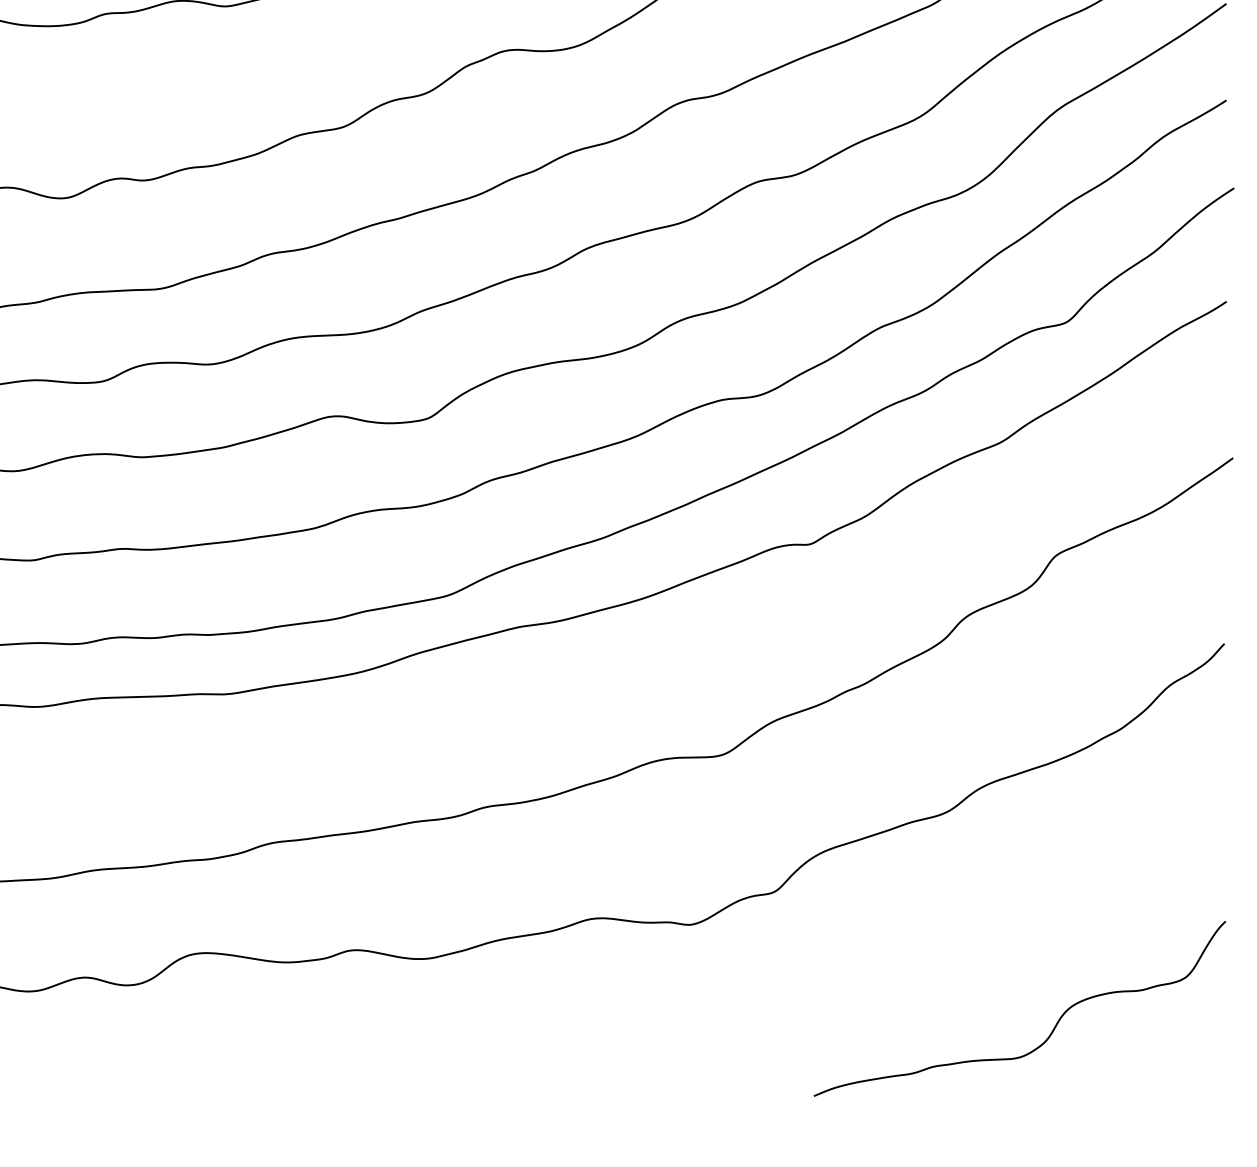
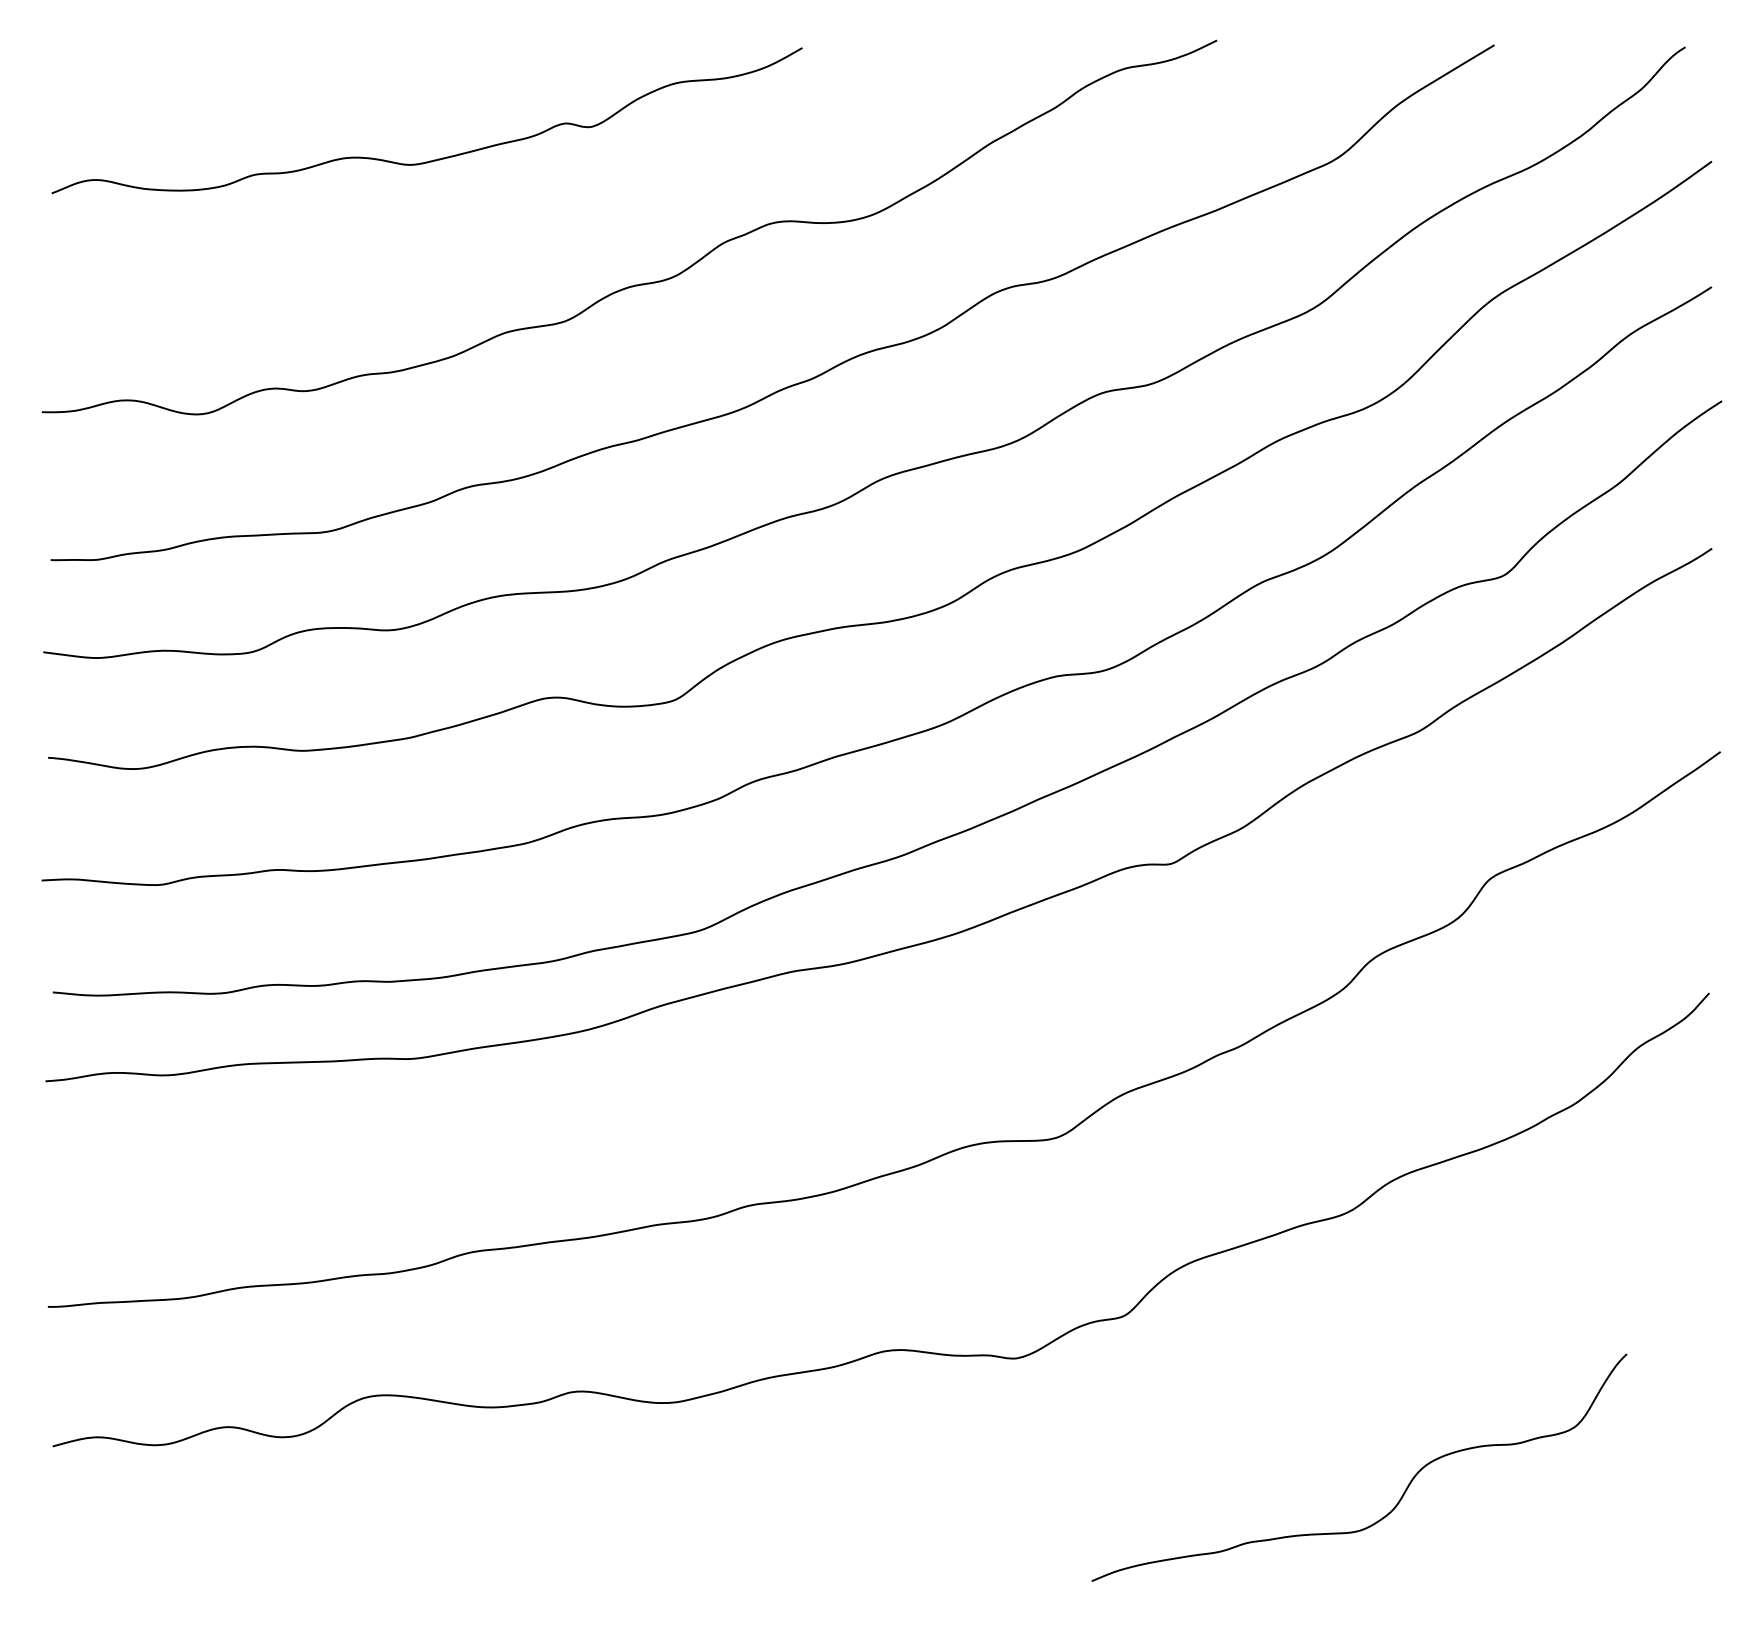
curve: (1054, 1026) -> (1404, 1490), moved

